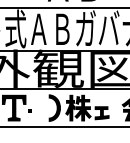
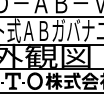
fill: (107, 106) -> (72, 80), added
fill: (43, 108) -> (31, 81), added

